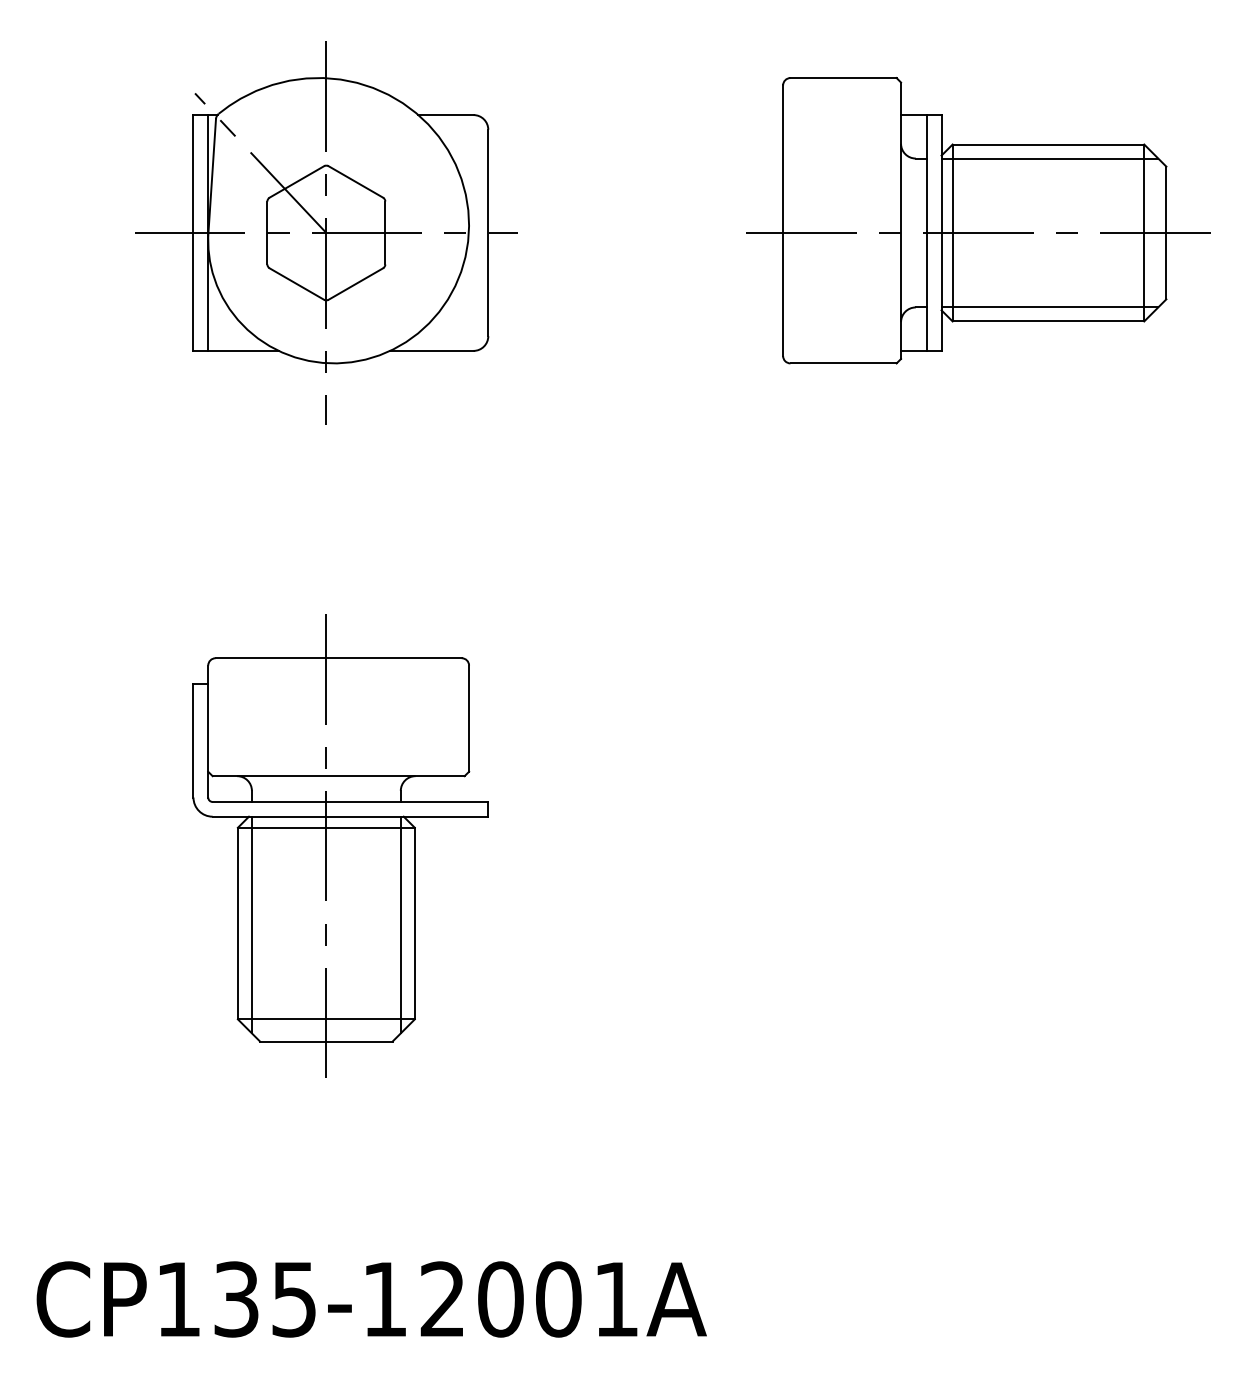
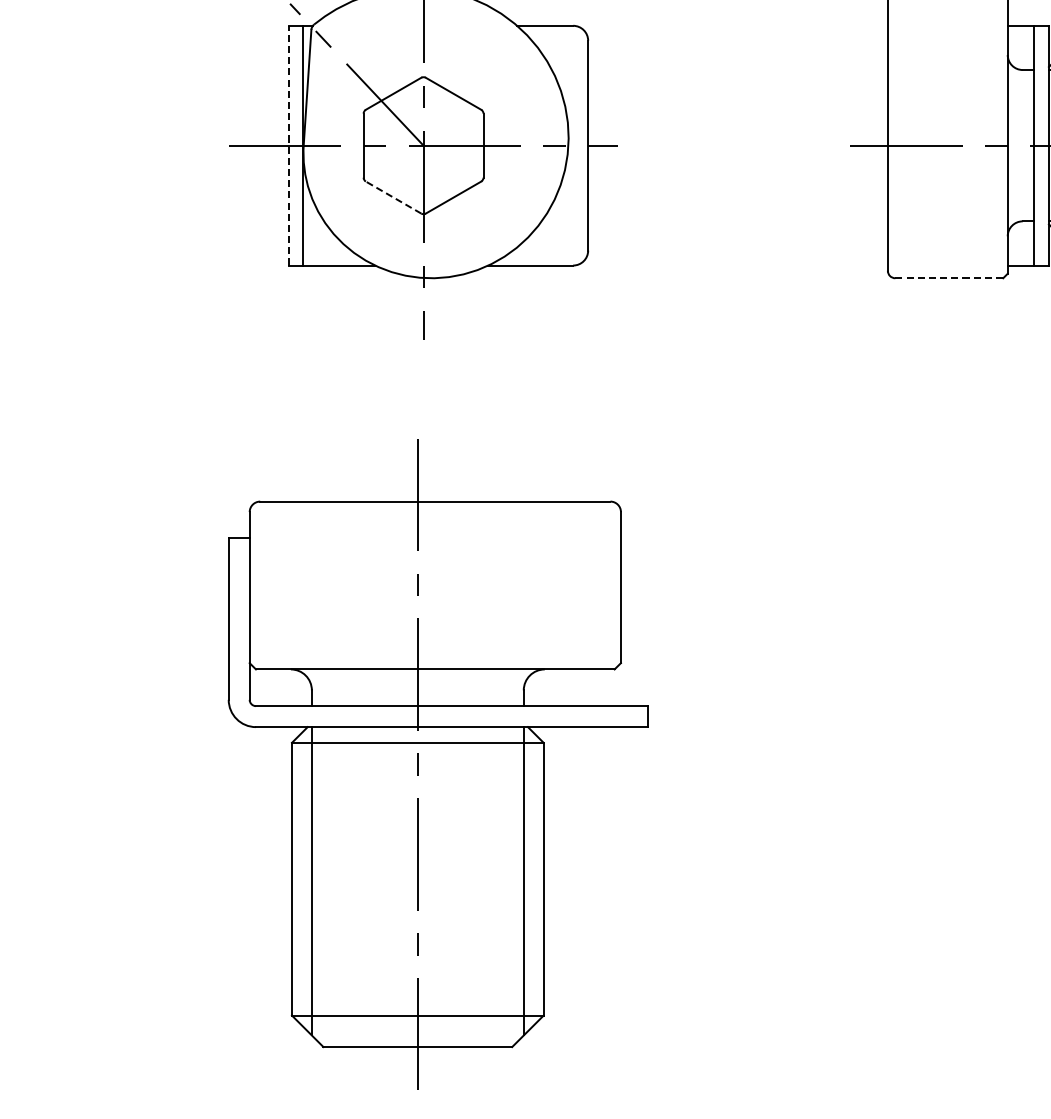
line: (193, 233) -> (288, 146), solid -> dashed
line: (296, 283) -> (393, 197), solid -> dashed
line: (844, 363) -> (950, 278), solid -> dashed
part: (340, 845) -> (437, 768), size x1.4

